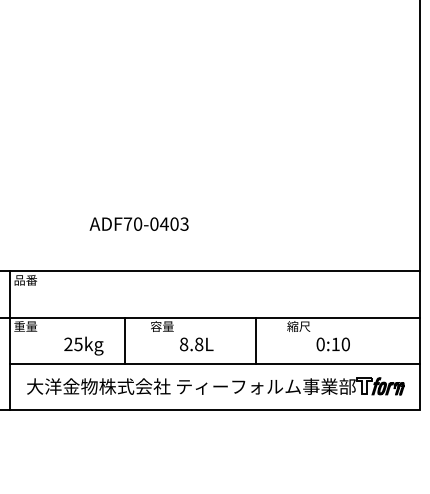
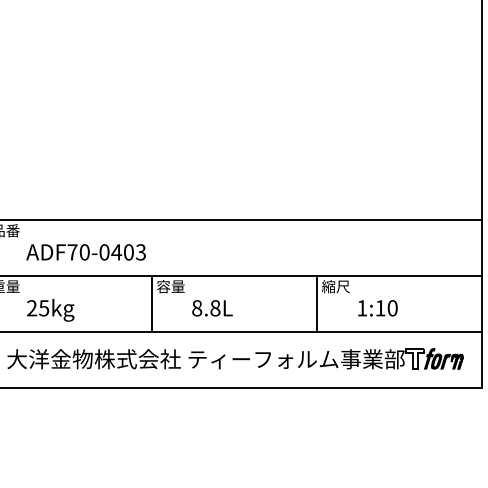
text: (138, 223) -> (85, 251), moved
line: (125, 340) -> (151, 303), moved
line: (256, 340) -> (317, 303), moved
text: (320, 344) -> (362, 308), 0:10 -> 1:10
text: (83, 345) -> (50, 309), moved

